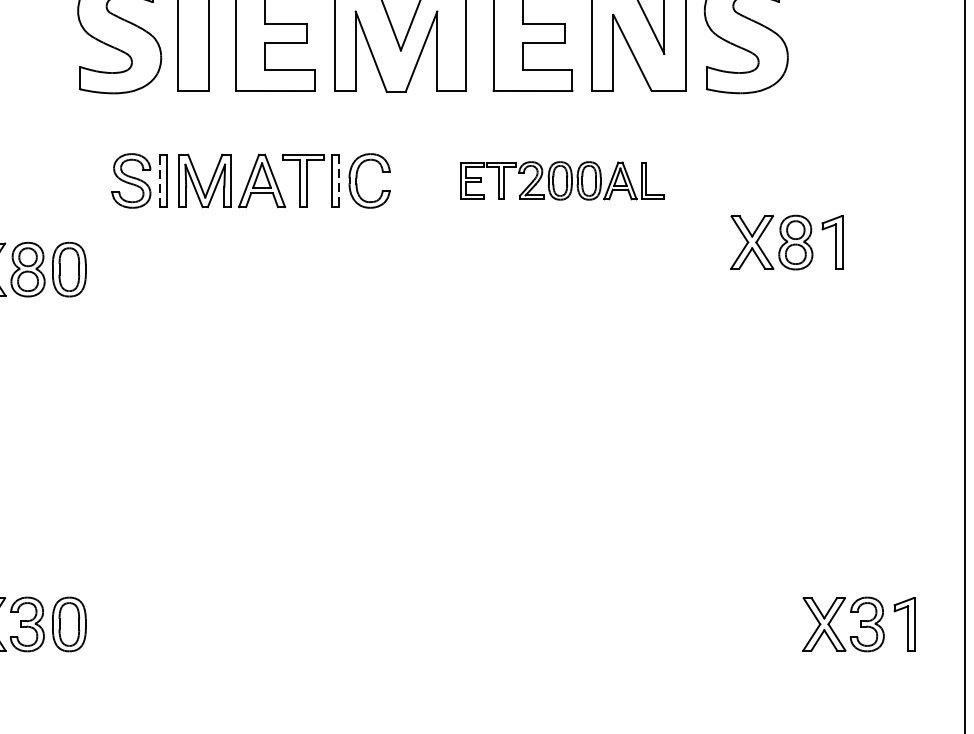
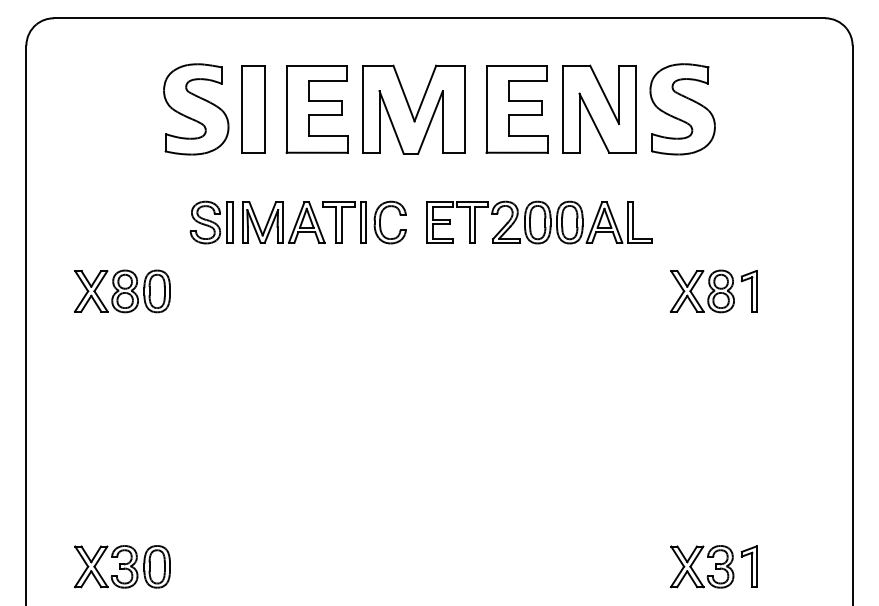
line: (159, 180) -> (227, 222), dashed -> solid
part: (561, 180) -> (539, 222), size x1.43
line: (338, 182) -> (366, 223), dashed -> solid
part: (786, 242) -> (713, 291), moved
part: (858, 624) -> (713, 566), moved

